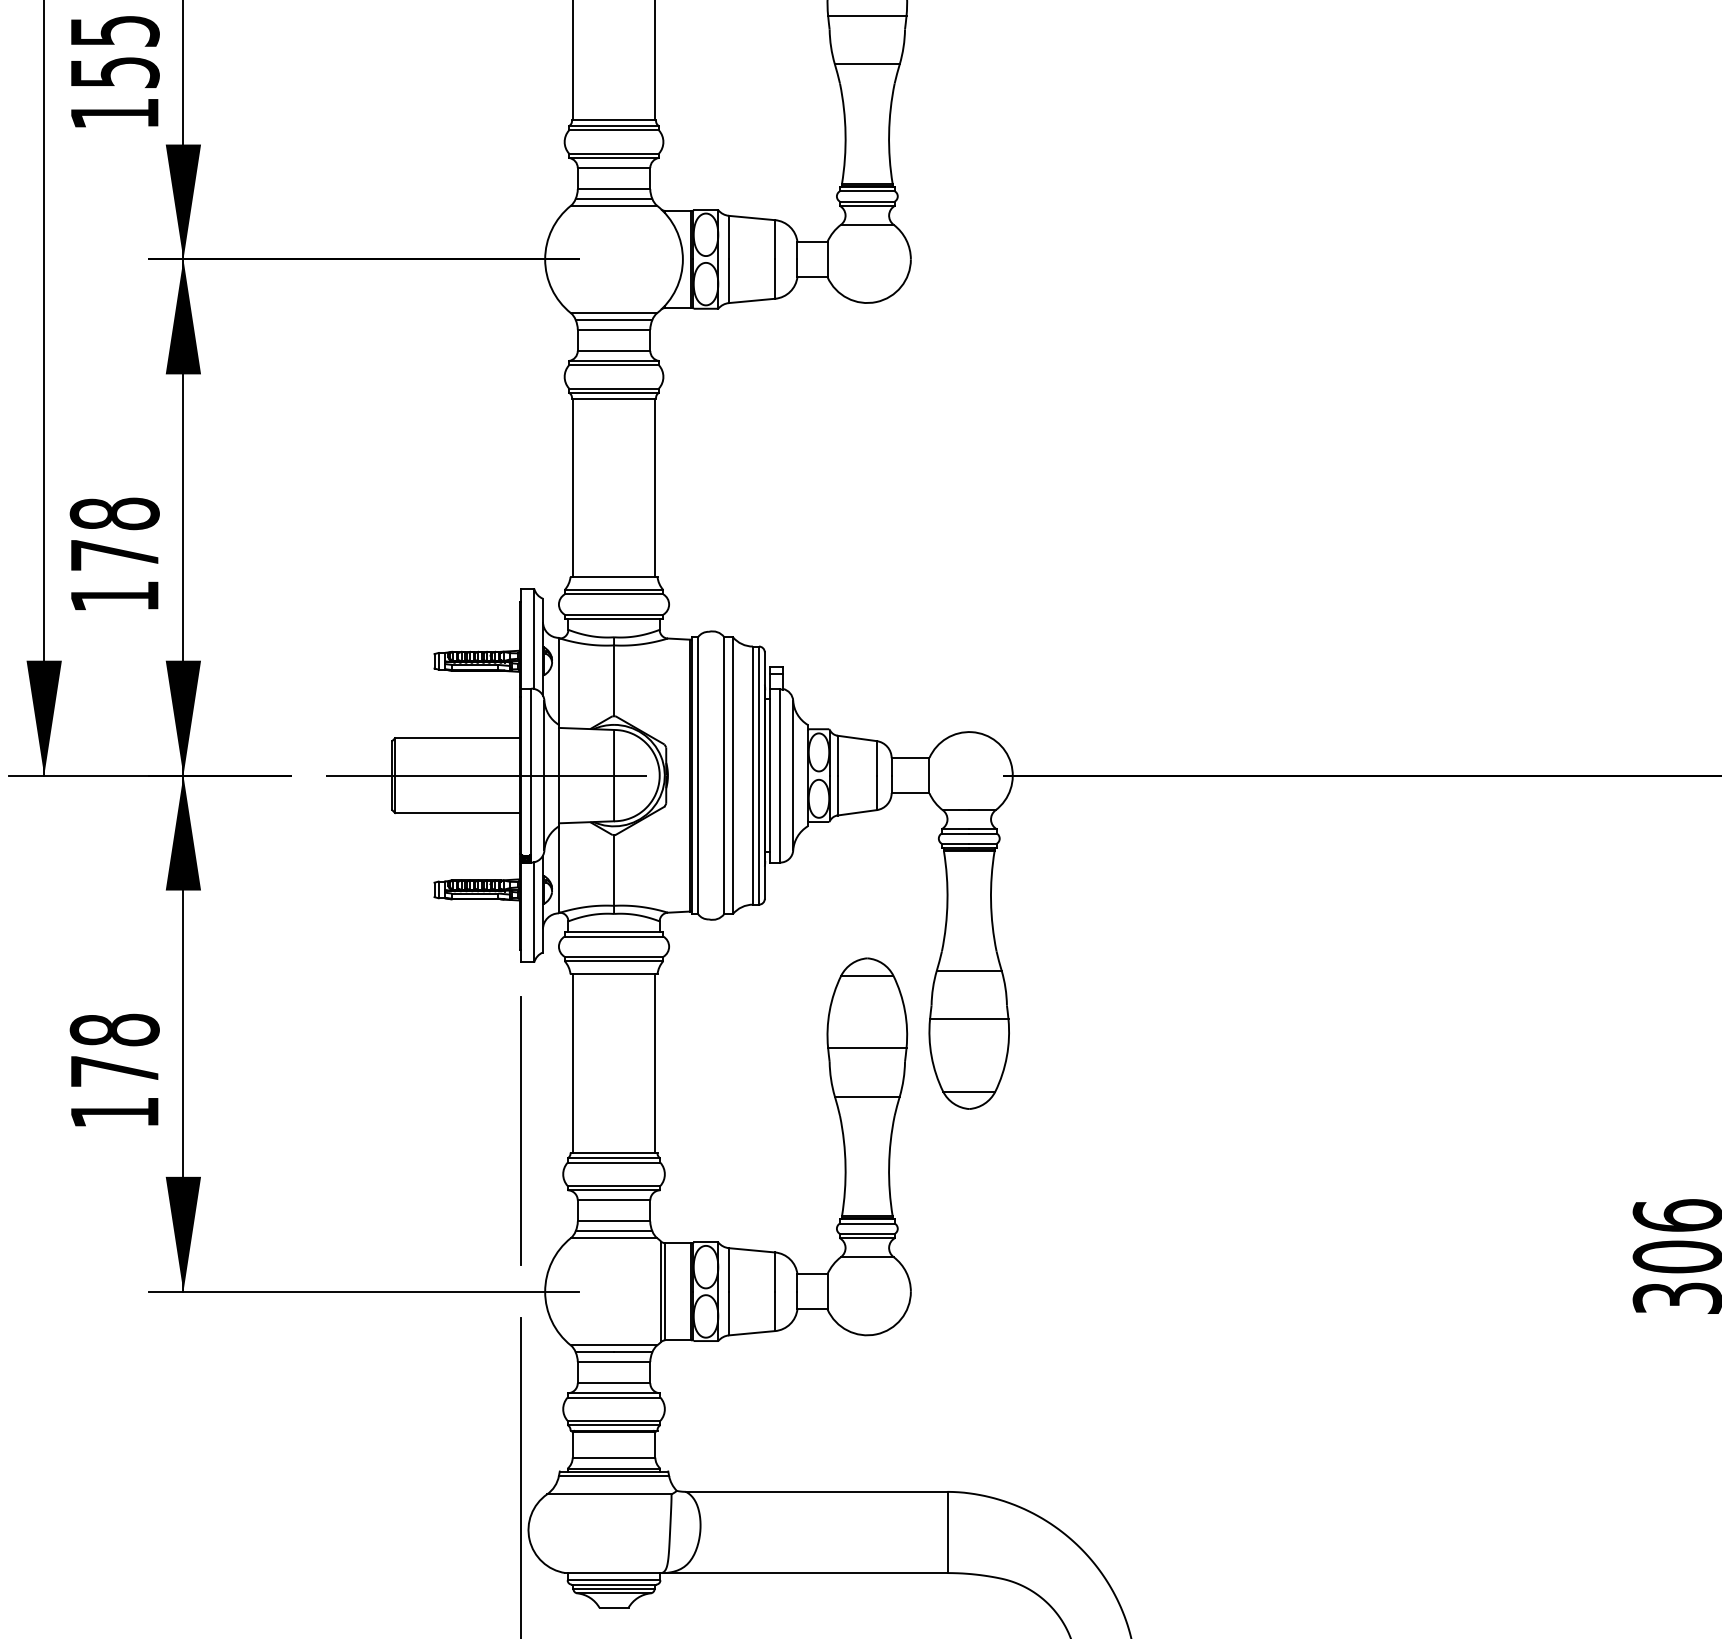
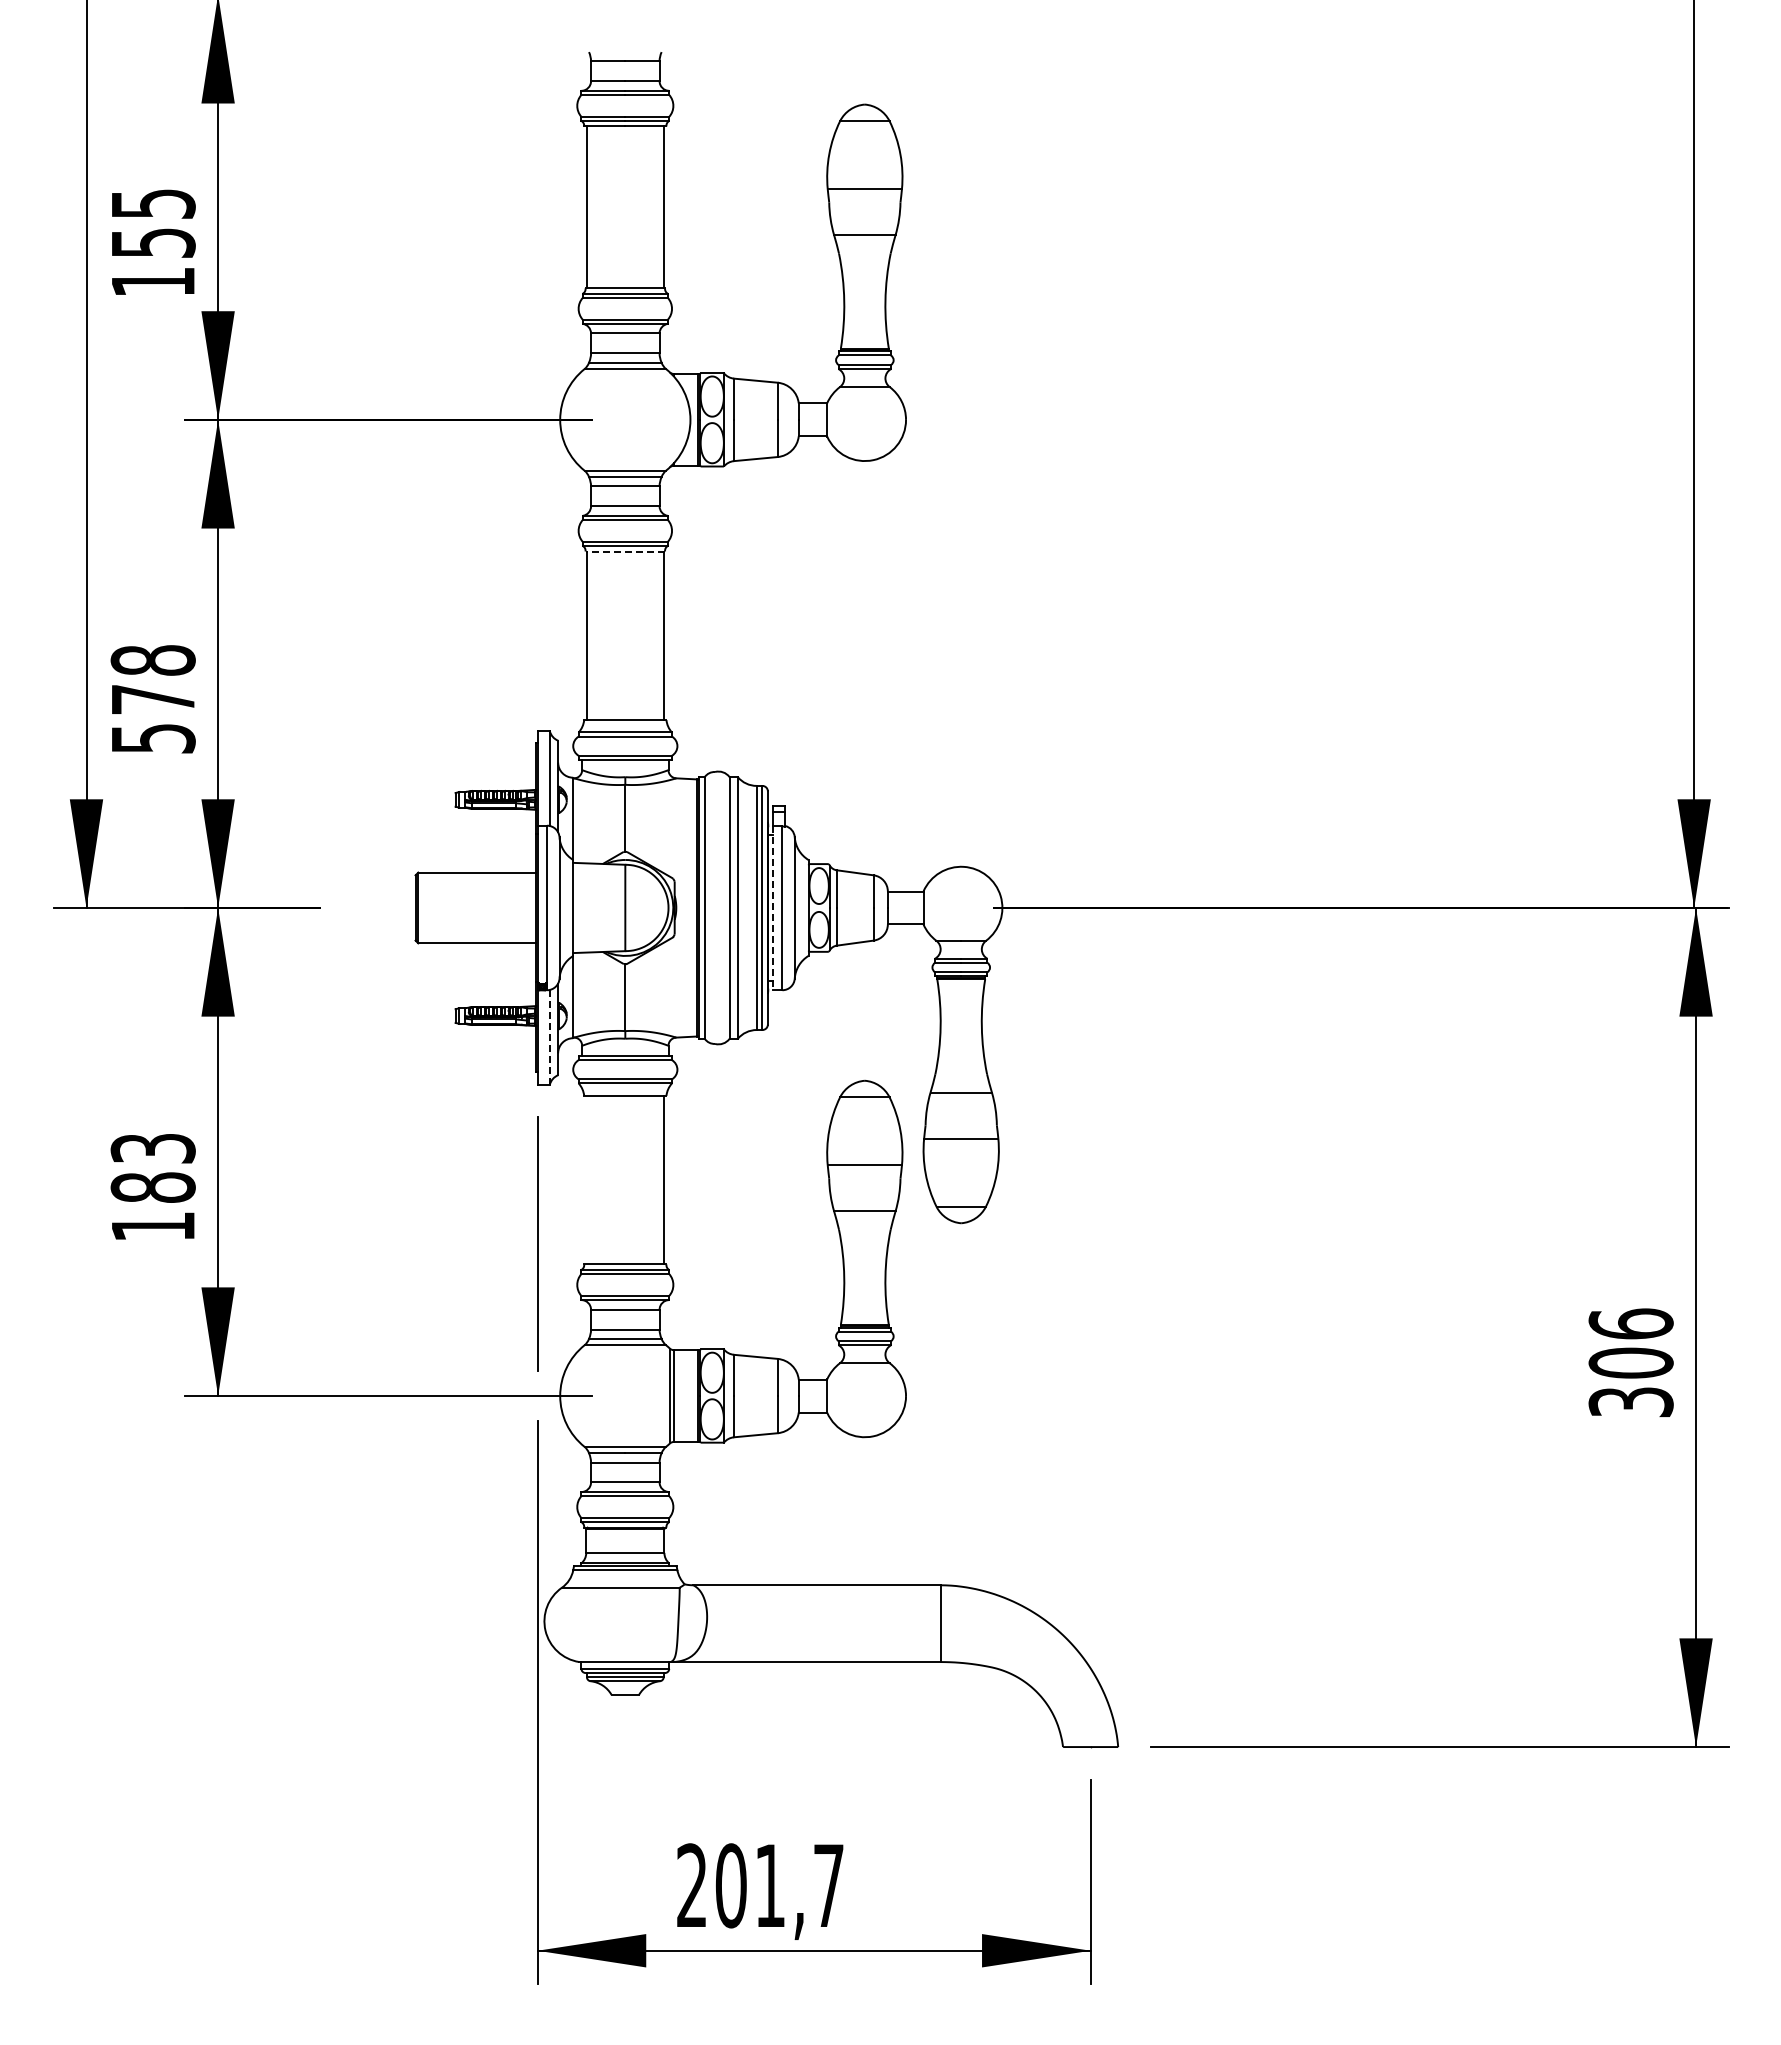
line: (614, 398) -> (625, 551), solid -> dashed
text: (115, 596) -> (153, 738), 178 -> 578
line: (486, 775) -> (504, 907), removed
line: (769, 776) -> (772, 908), solid -> dashed
line: (533, 912) -> (549, 1037), solid -> dashed
text: (114, 1050) -> (152, 1167), 178 -> 183
line: (572, 1062) -> (586, 1179), removed

